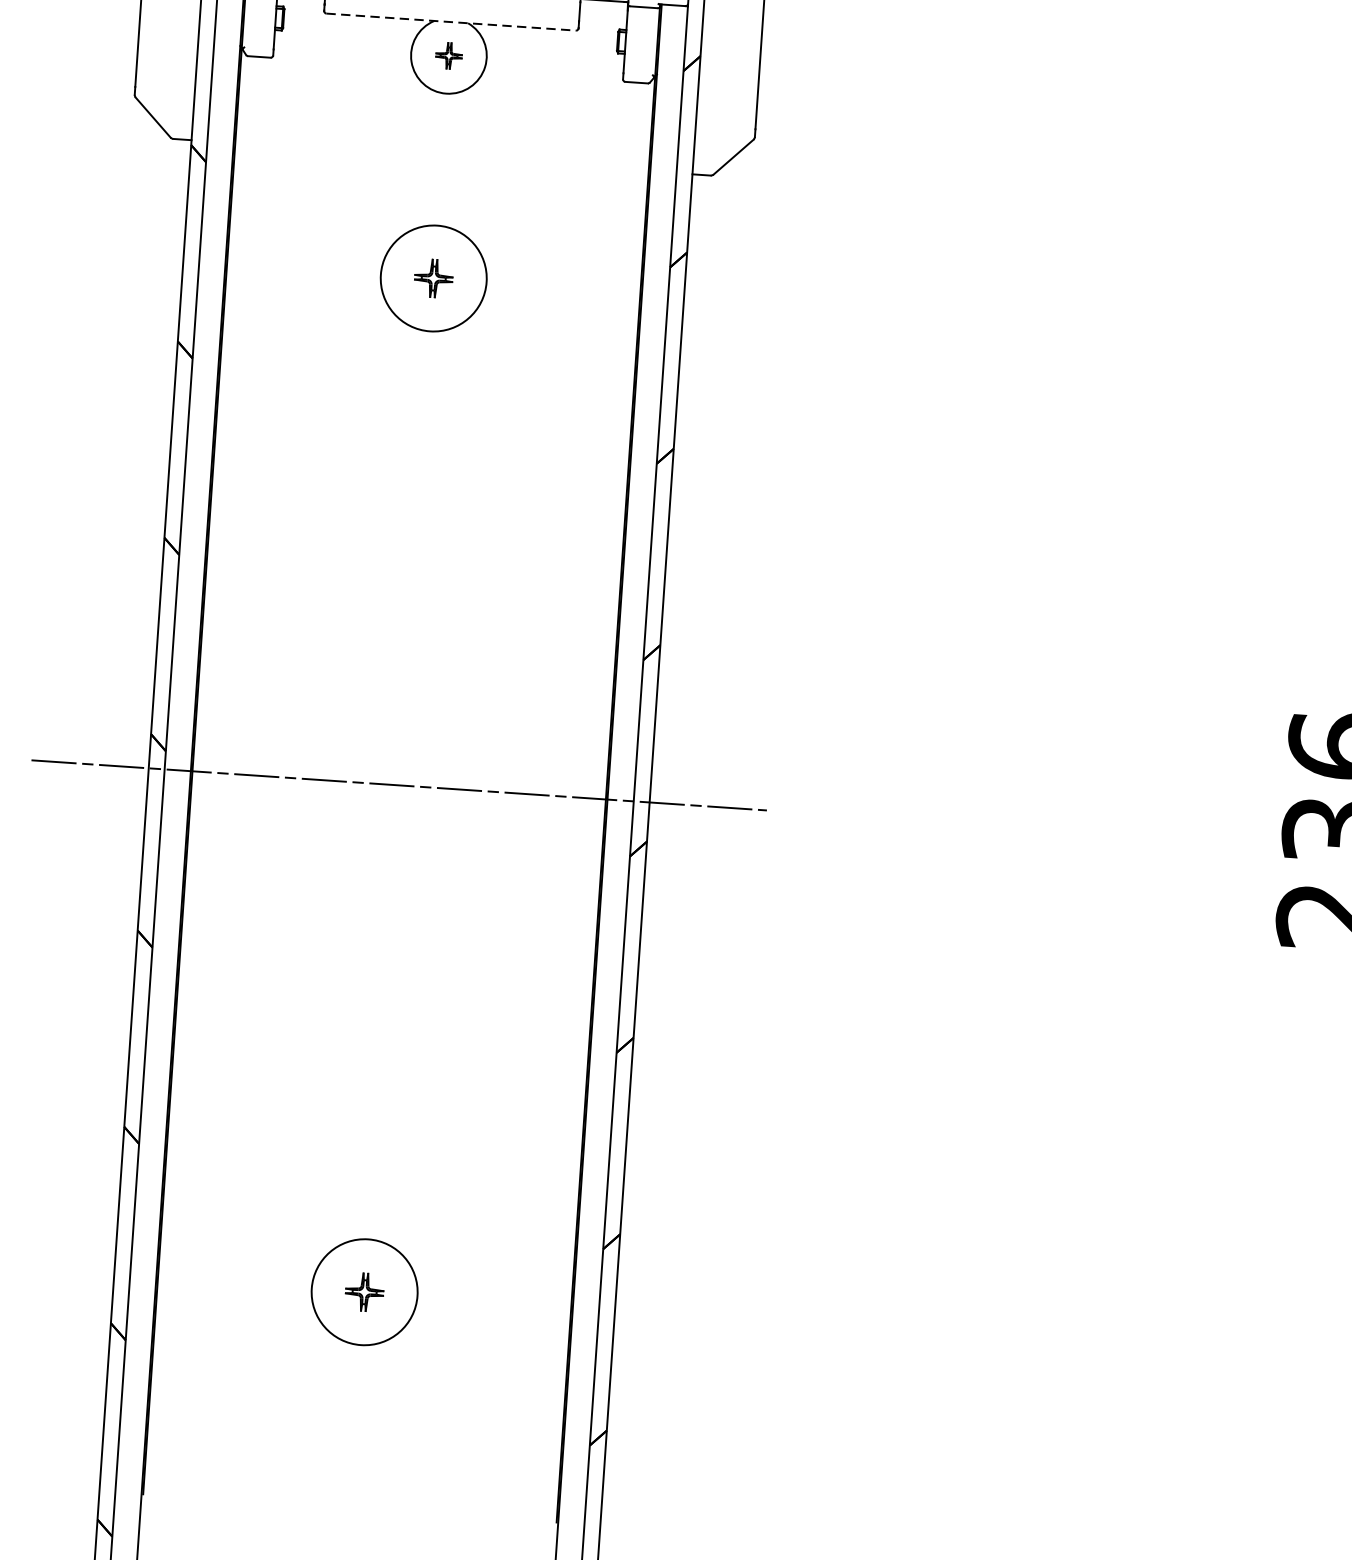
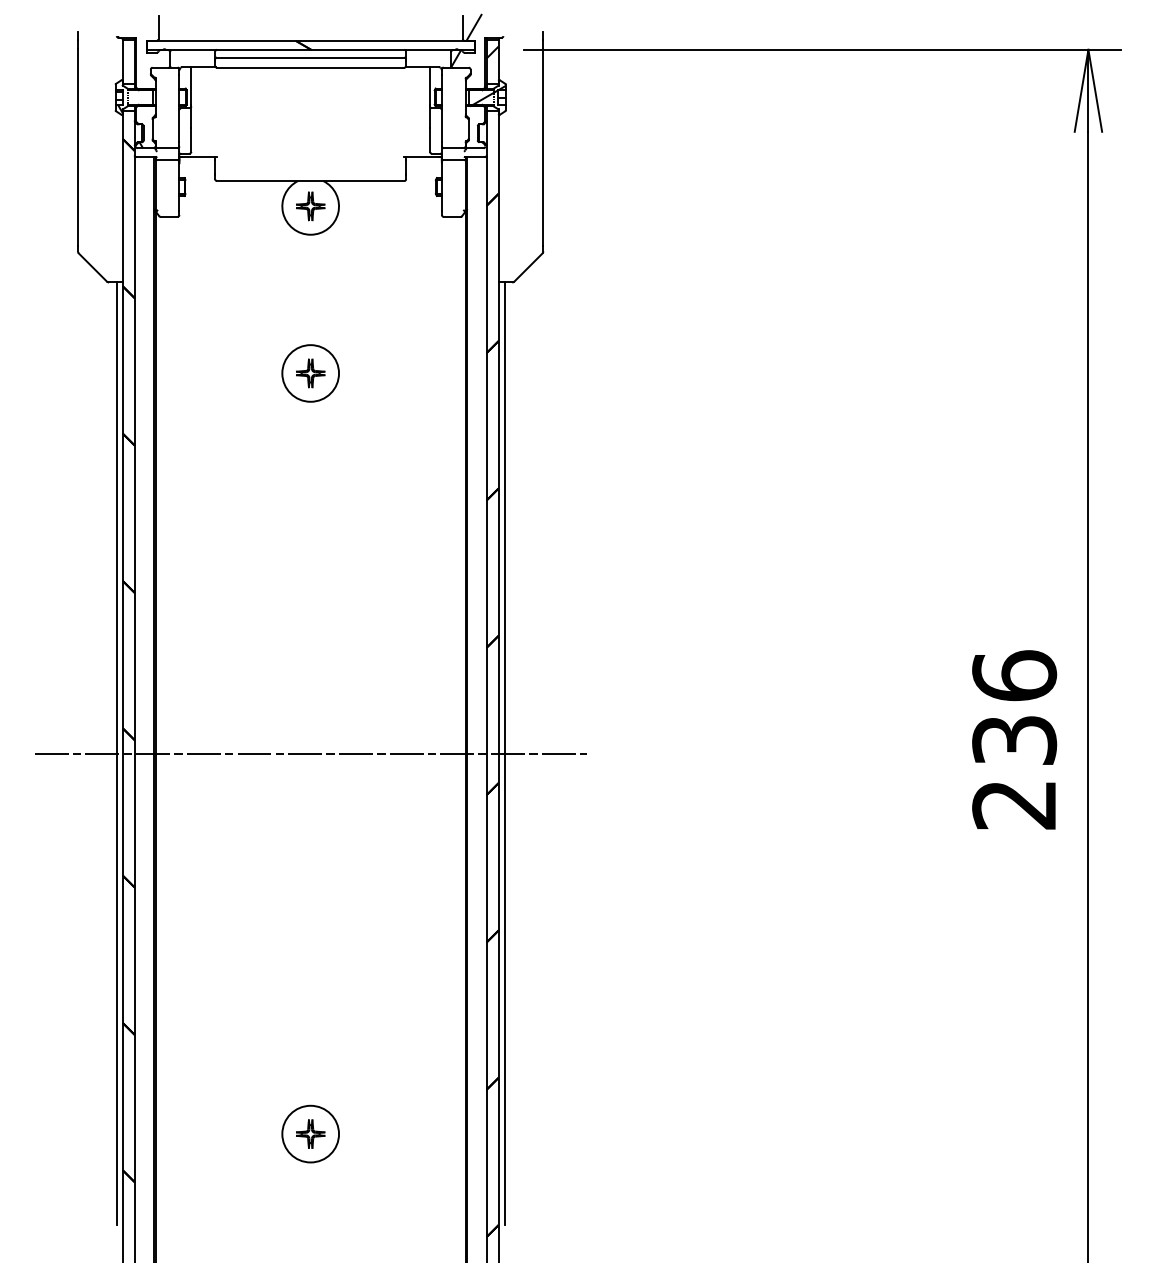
line: (450, 22) -> (310, 181), dashed -> solid
part: (448, 55) -> (310, 206), size x1.43
circle: (433, 278) -> (310, 373), size x0.71
line: (140, 767) -> (116, 753), added
line: (657, 802) -> (504, 753), added
circle: (364, 1291) -> (310, 1133), size x0.71

